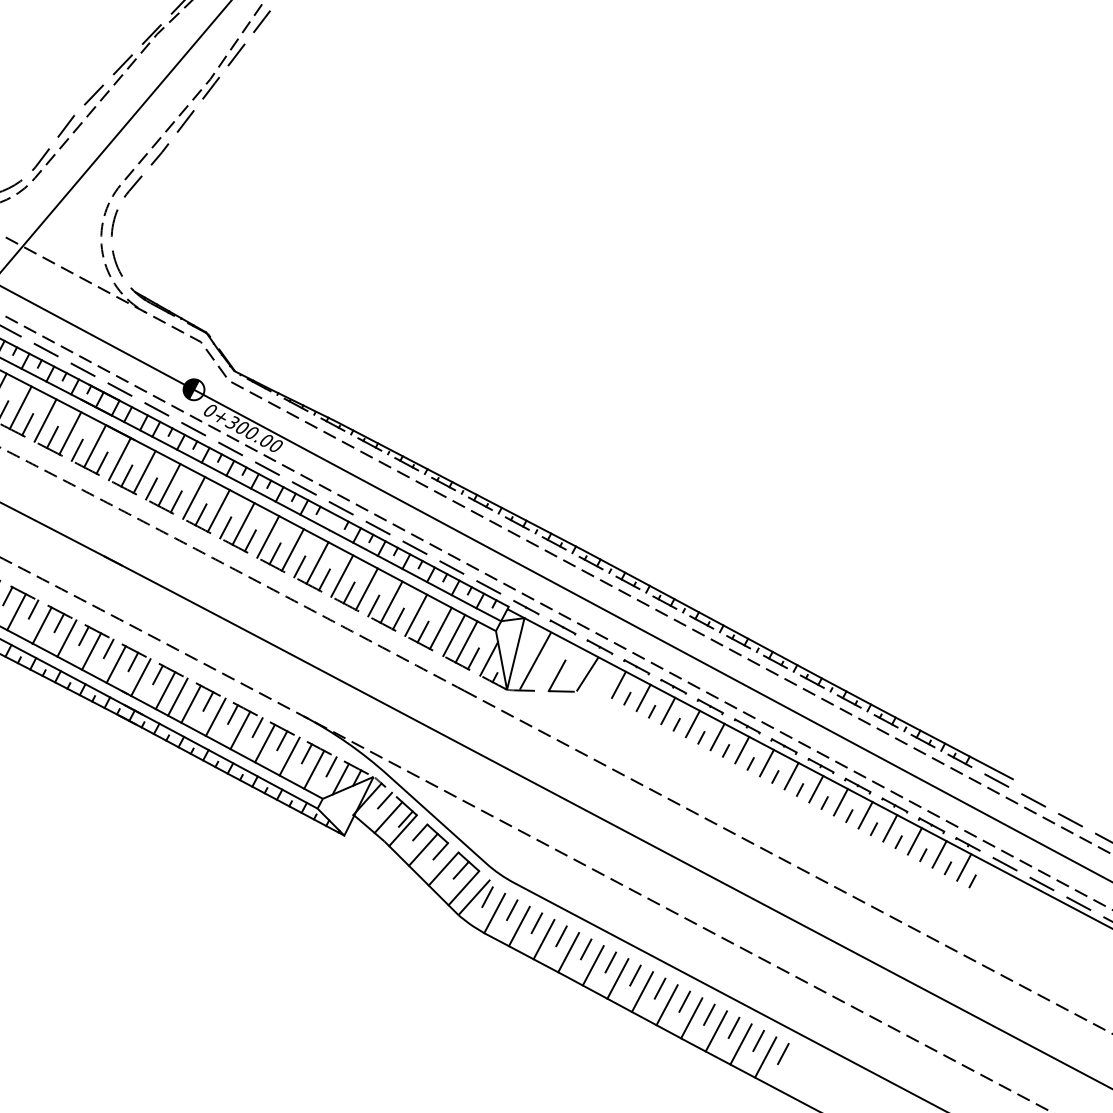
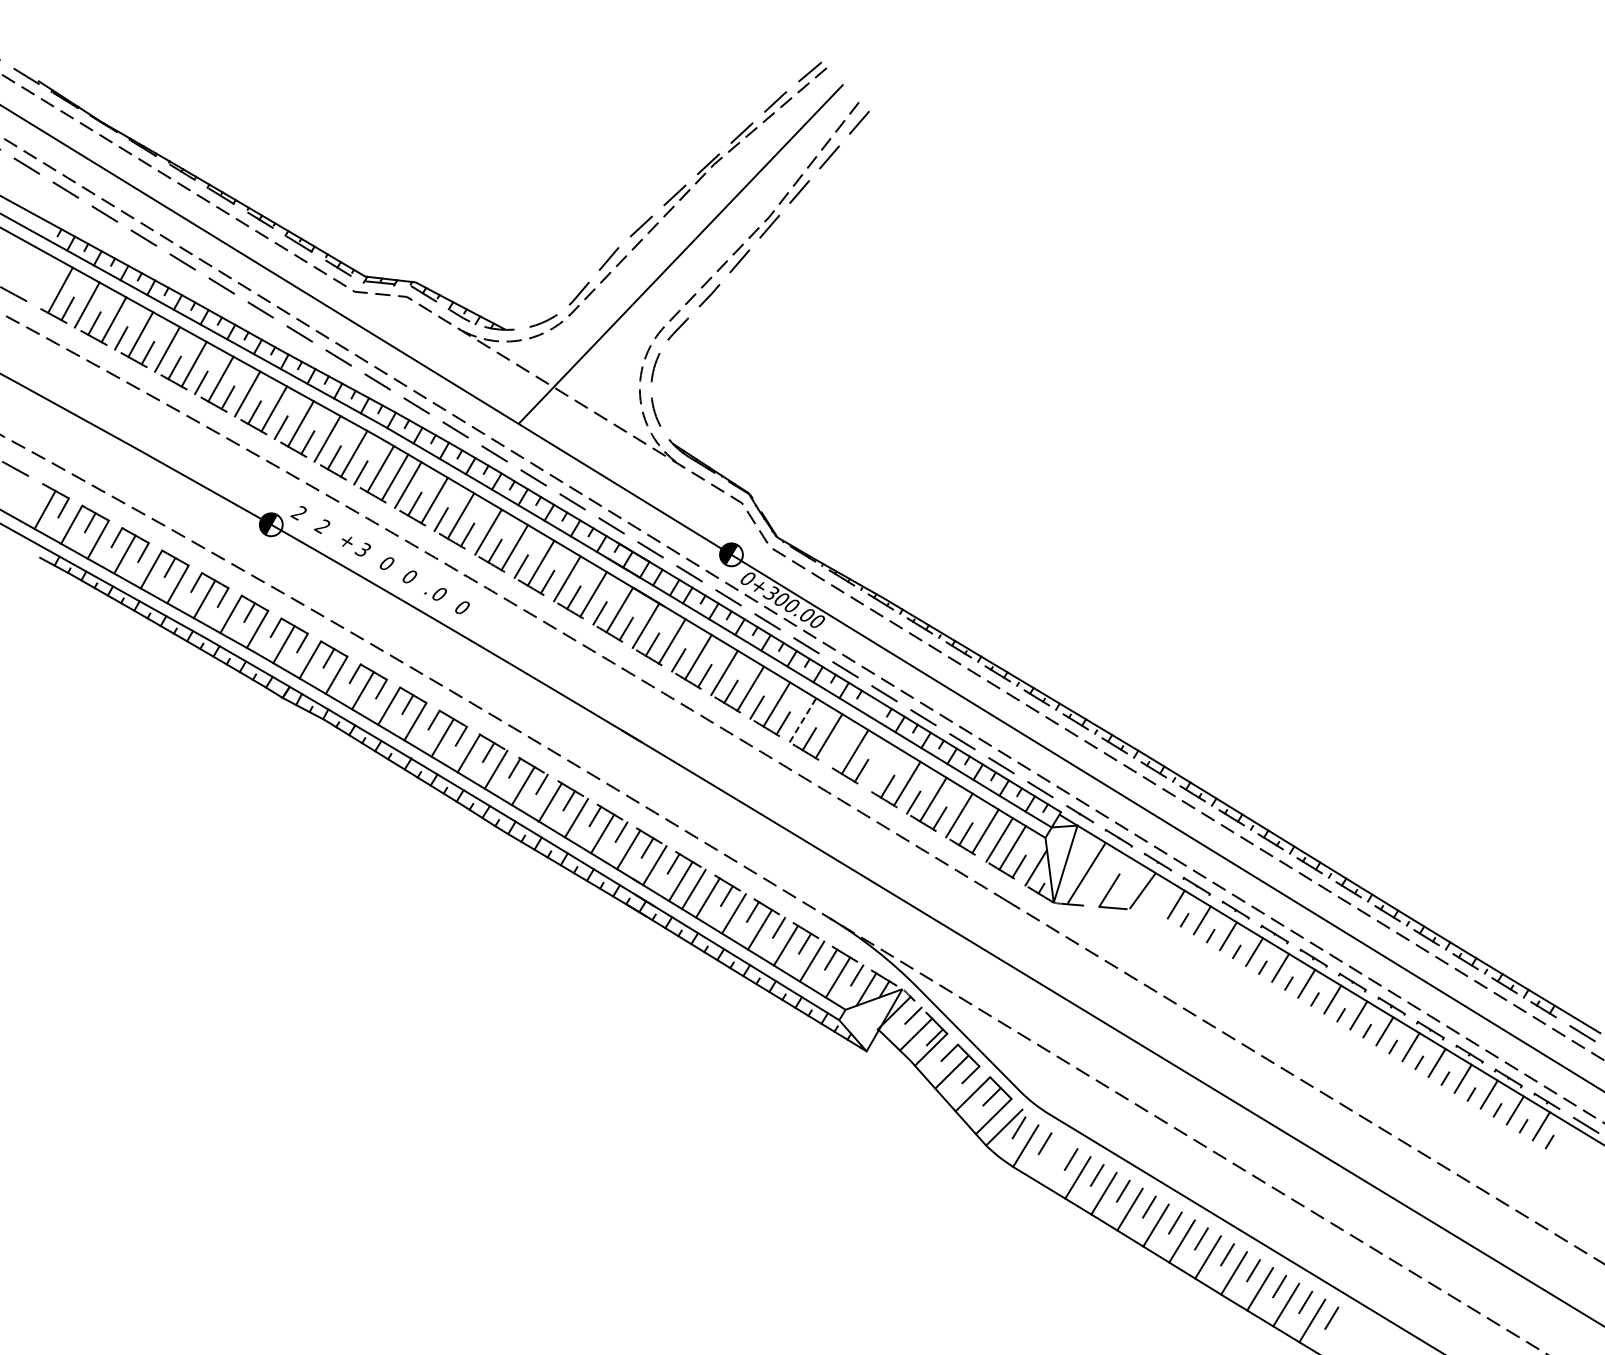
line: (267, 537) -> (802, 720), solid -> dashed
line: (299, 567) -> (835, 755), removed
line: (341, 575) -> (880, 767), removed
line: (519, 926) -> (1051, 1161), removed

